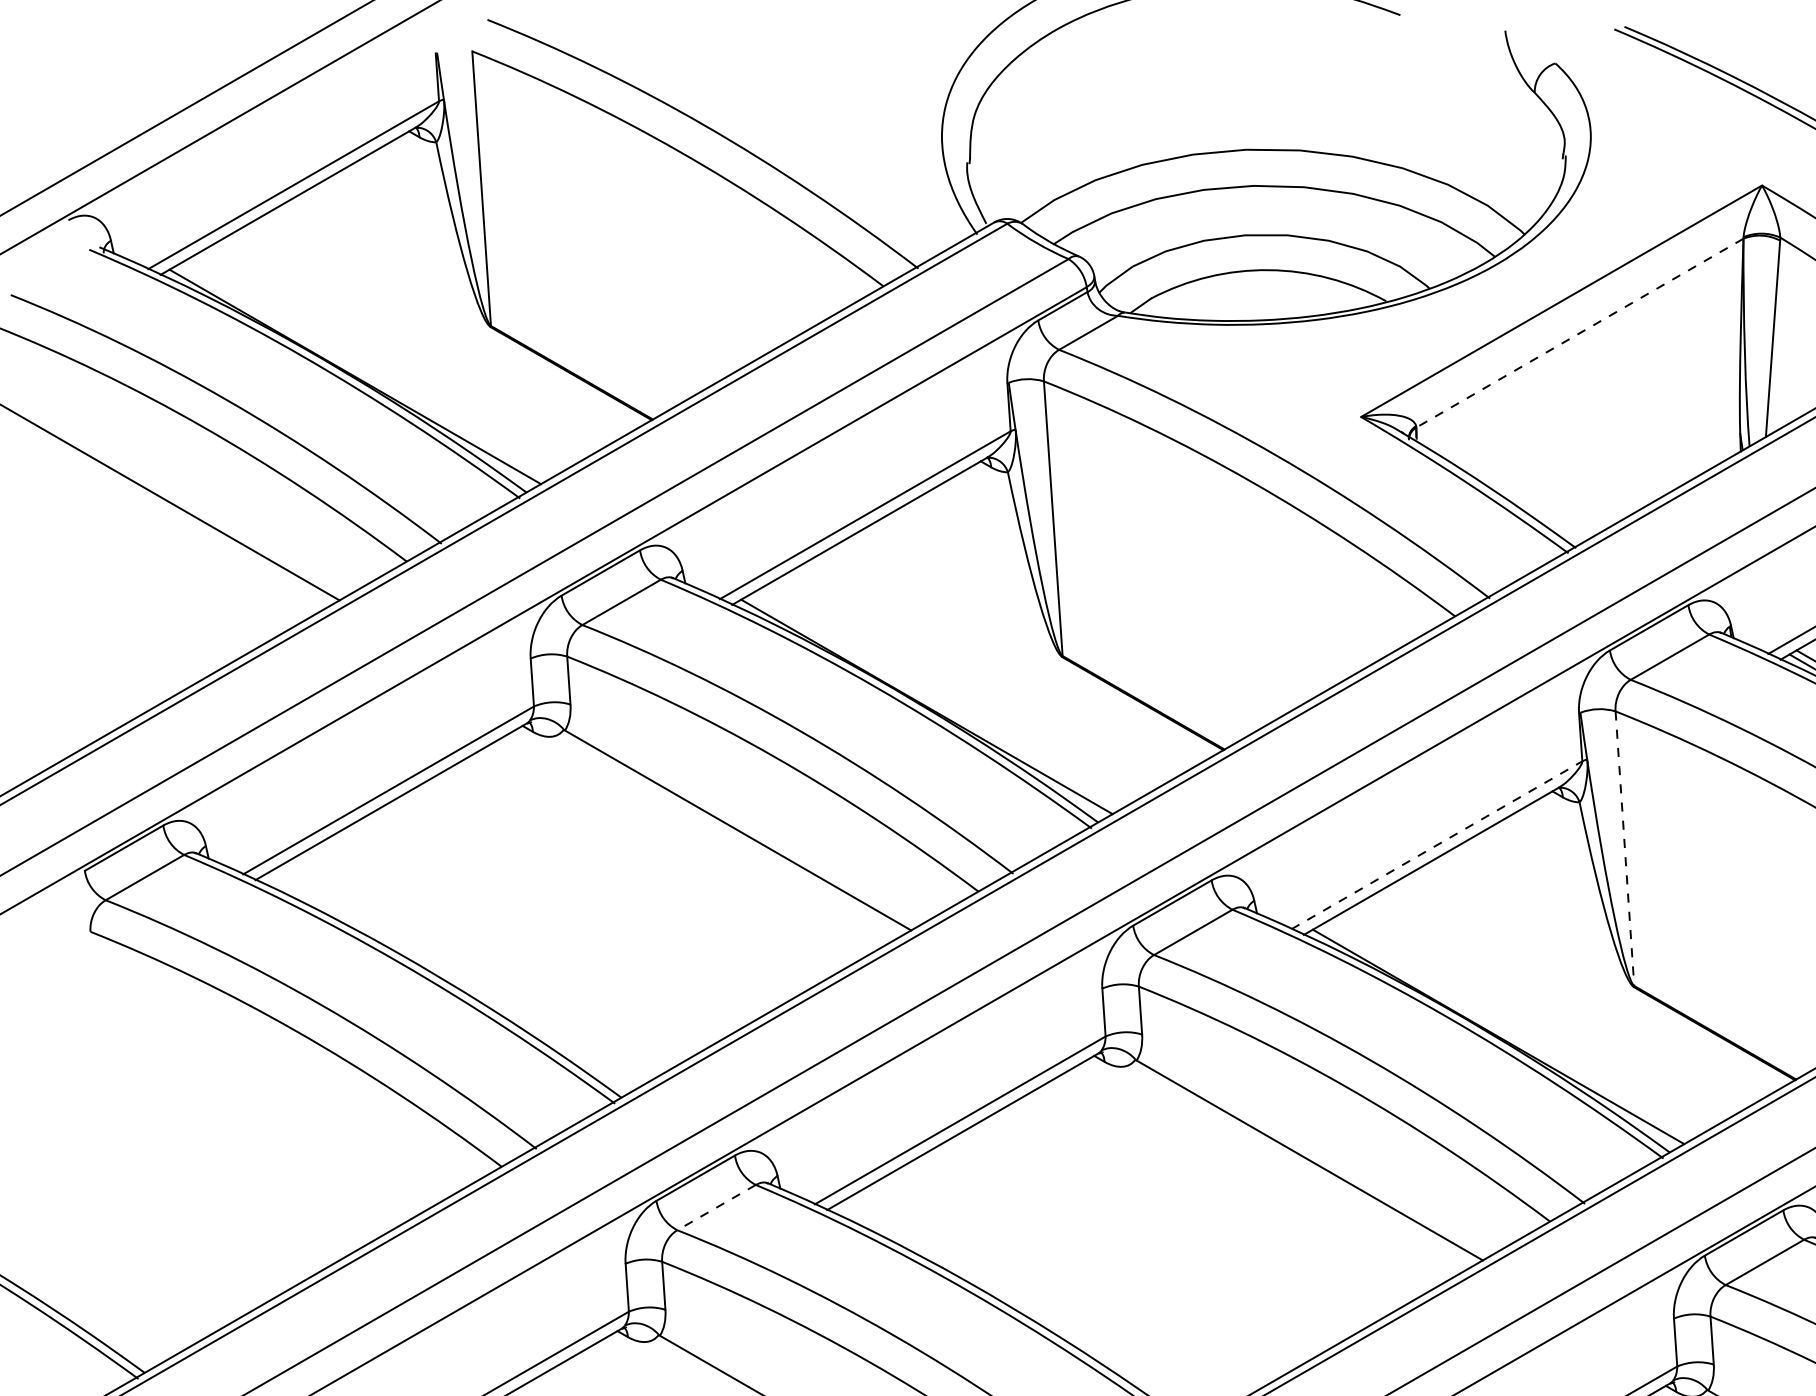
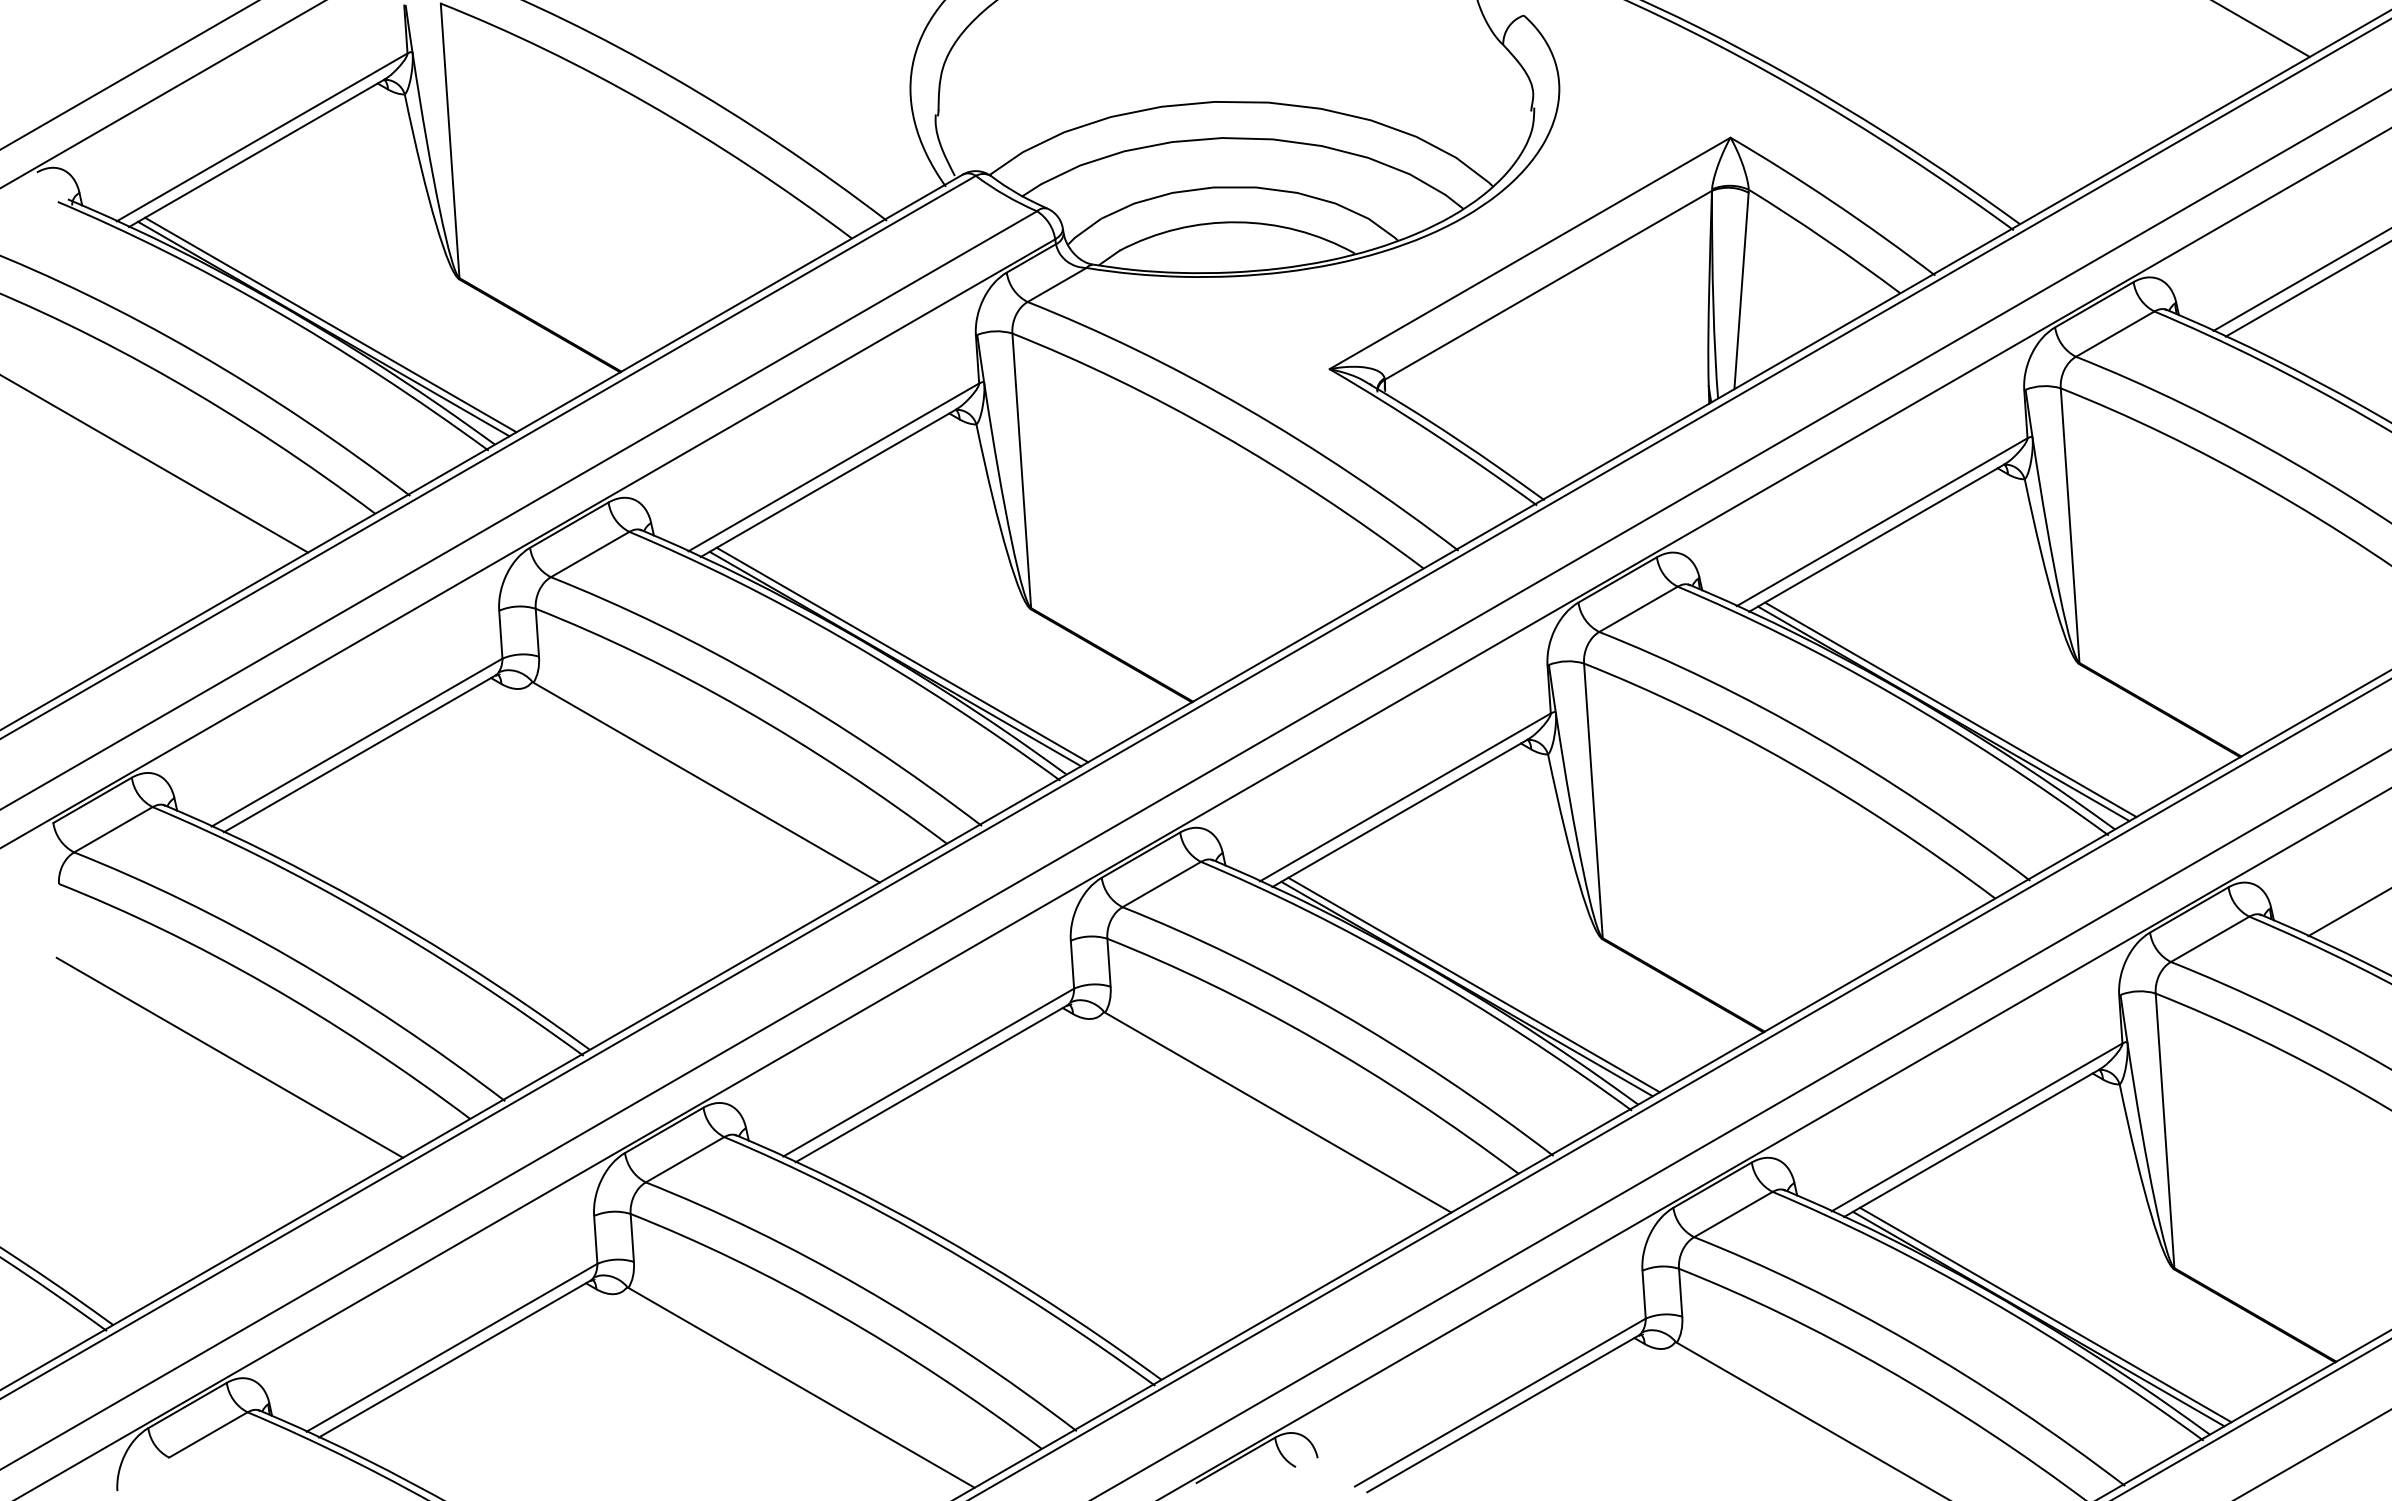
line: (1580, 333) -> (1548, 285), dashed -> solid
line: (362, 372) -> (330, 324), added
line: (934, 702) -> (902, 654), added
line: (1437, 845) -> (1405, 797), dashed -> solid
line: (1625, 848) -> (1593, 800), dashed -> solid
line: (1505, 1032) -> (1473, 984), added
line: (261, 1105) -> (229, 1057), added
line: (716, 1208) -> (684, 1160), dashed -> solid

